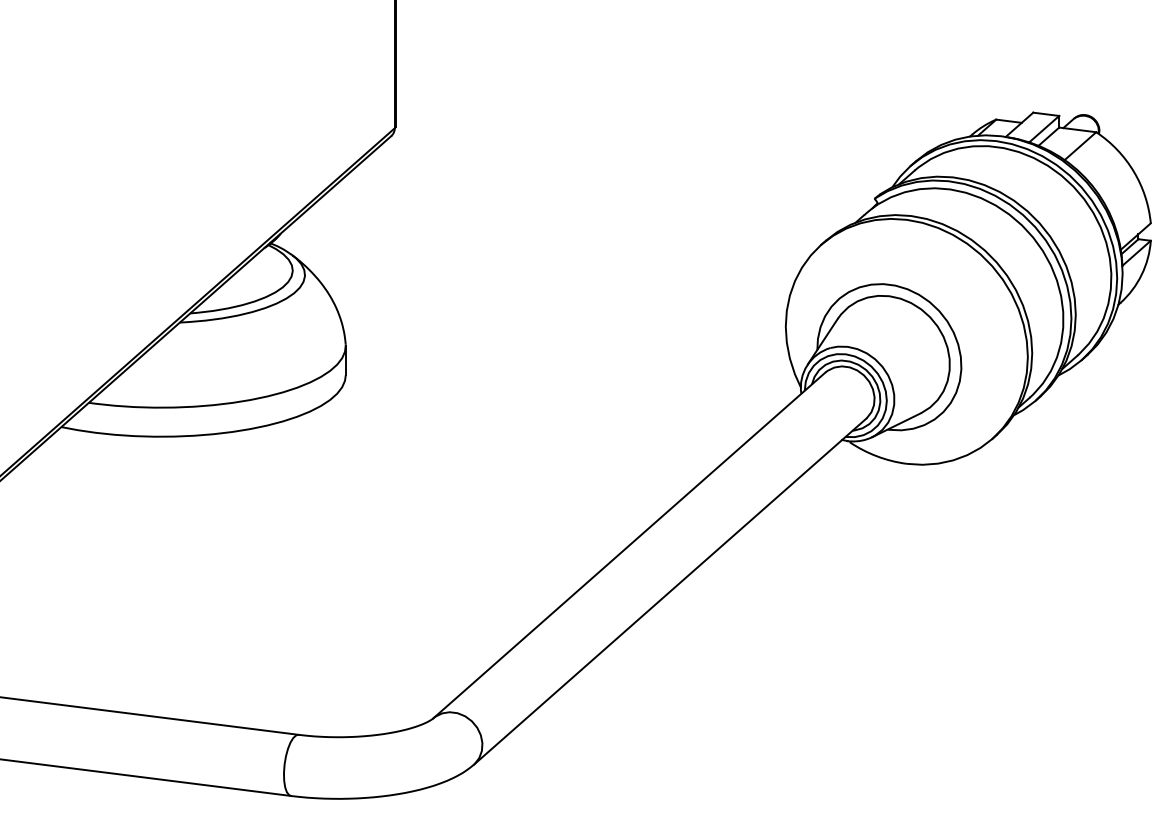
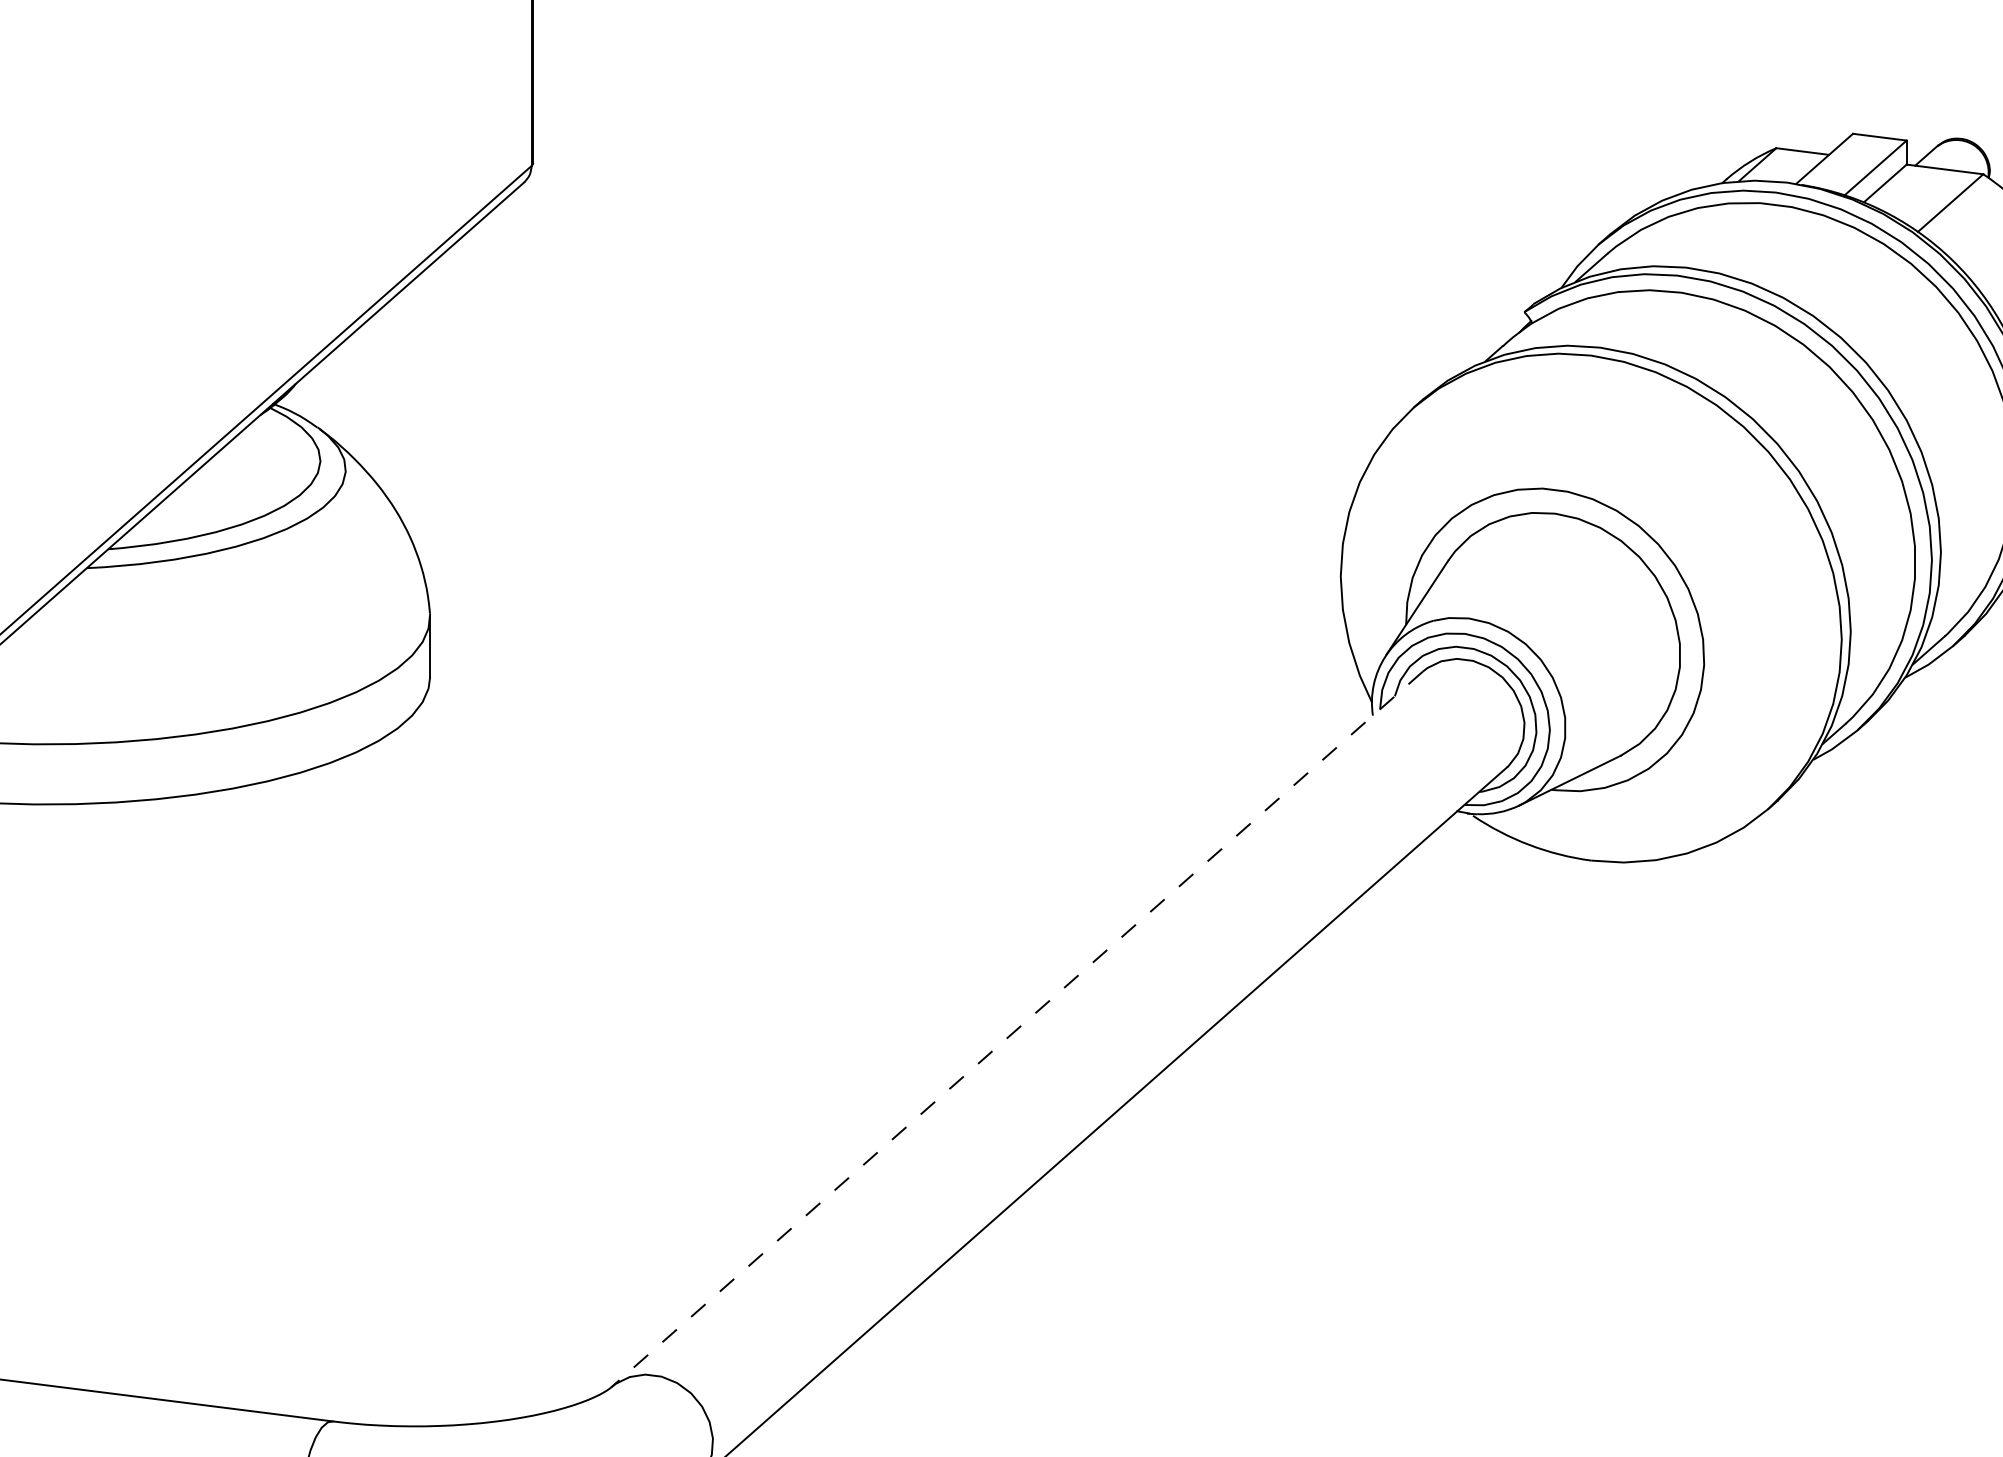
line: (629, 545) -> (1017, 1029), solid -> dashed

